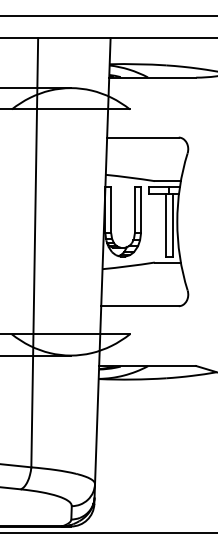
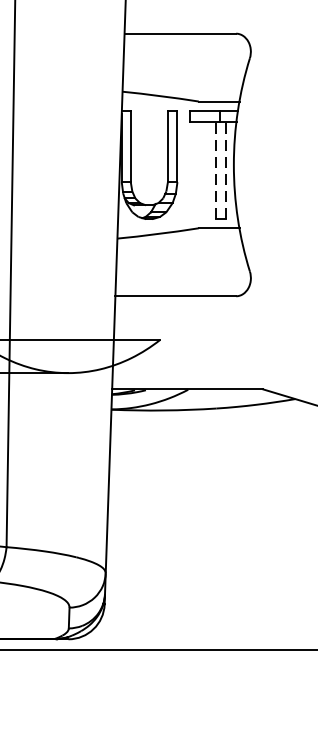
line: (166, 225) -> (217, 170), solid -> dashed
line: (172, 225) -> (226, 170), solid -> dashed

